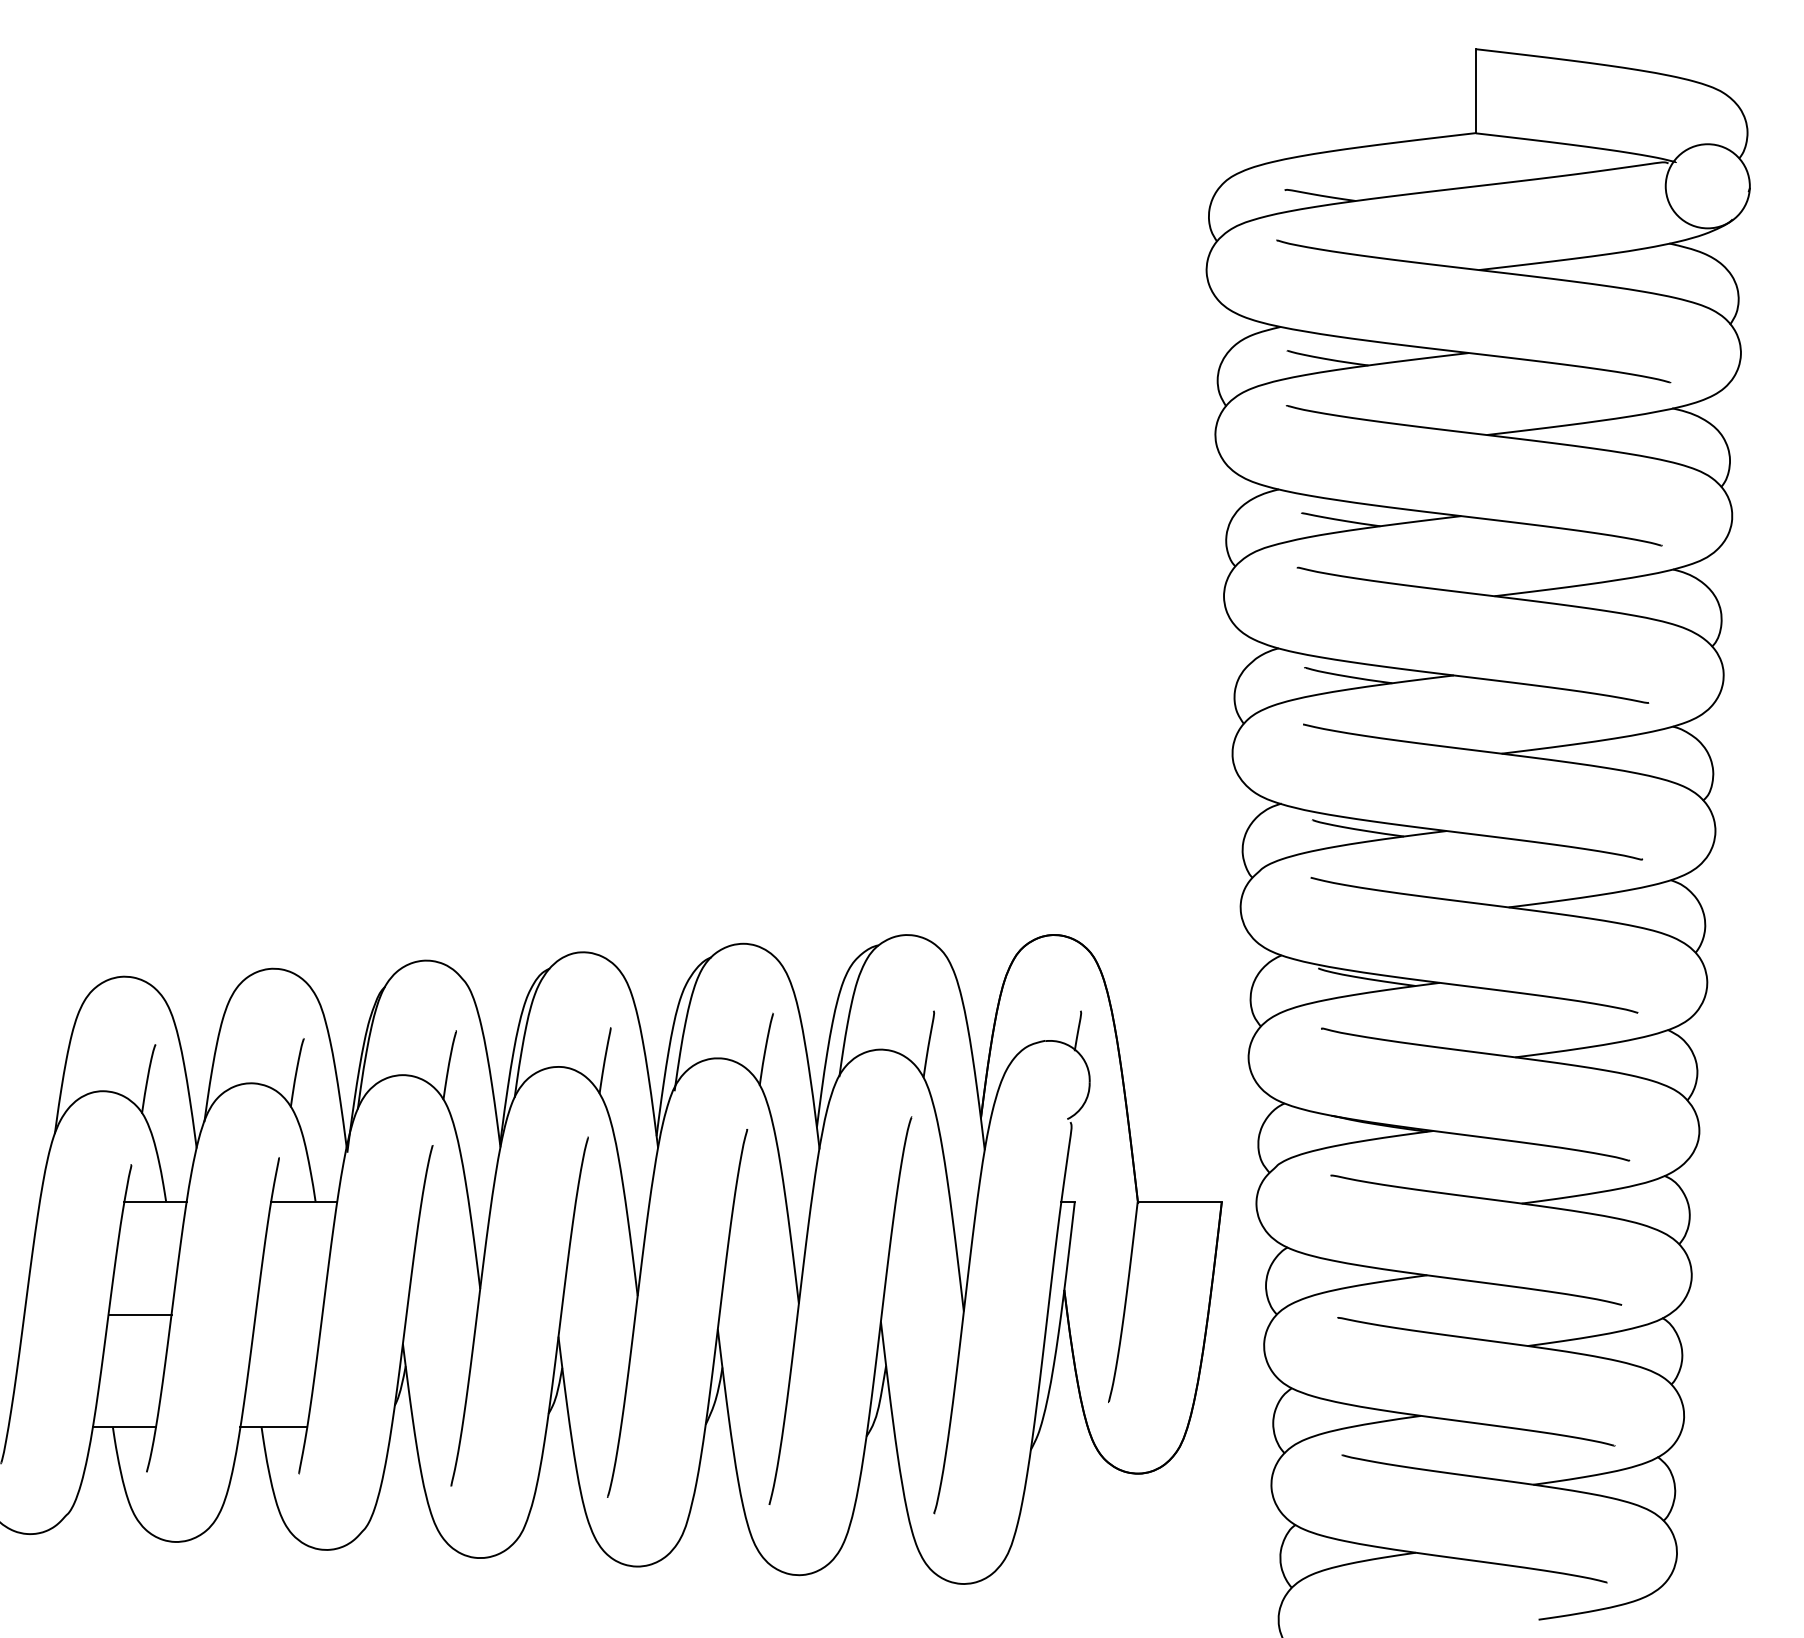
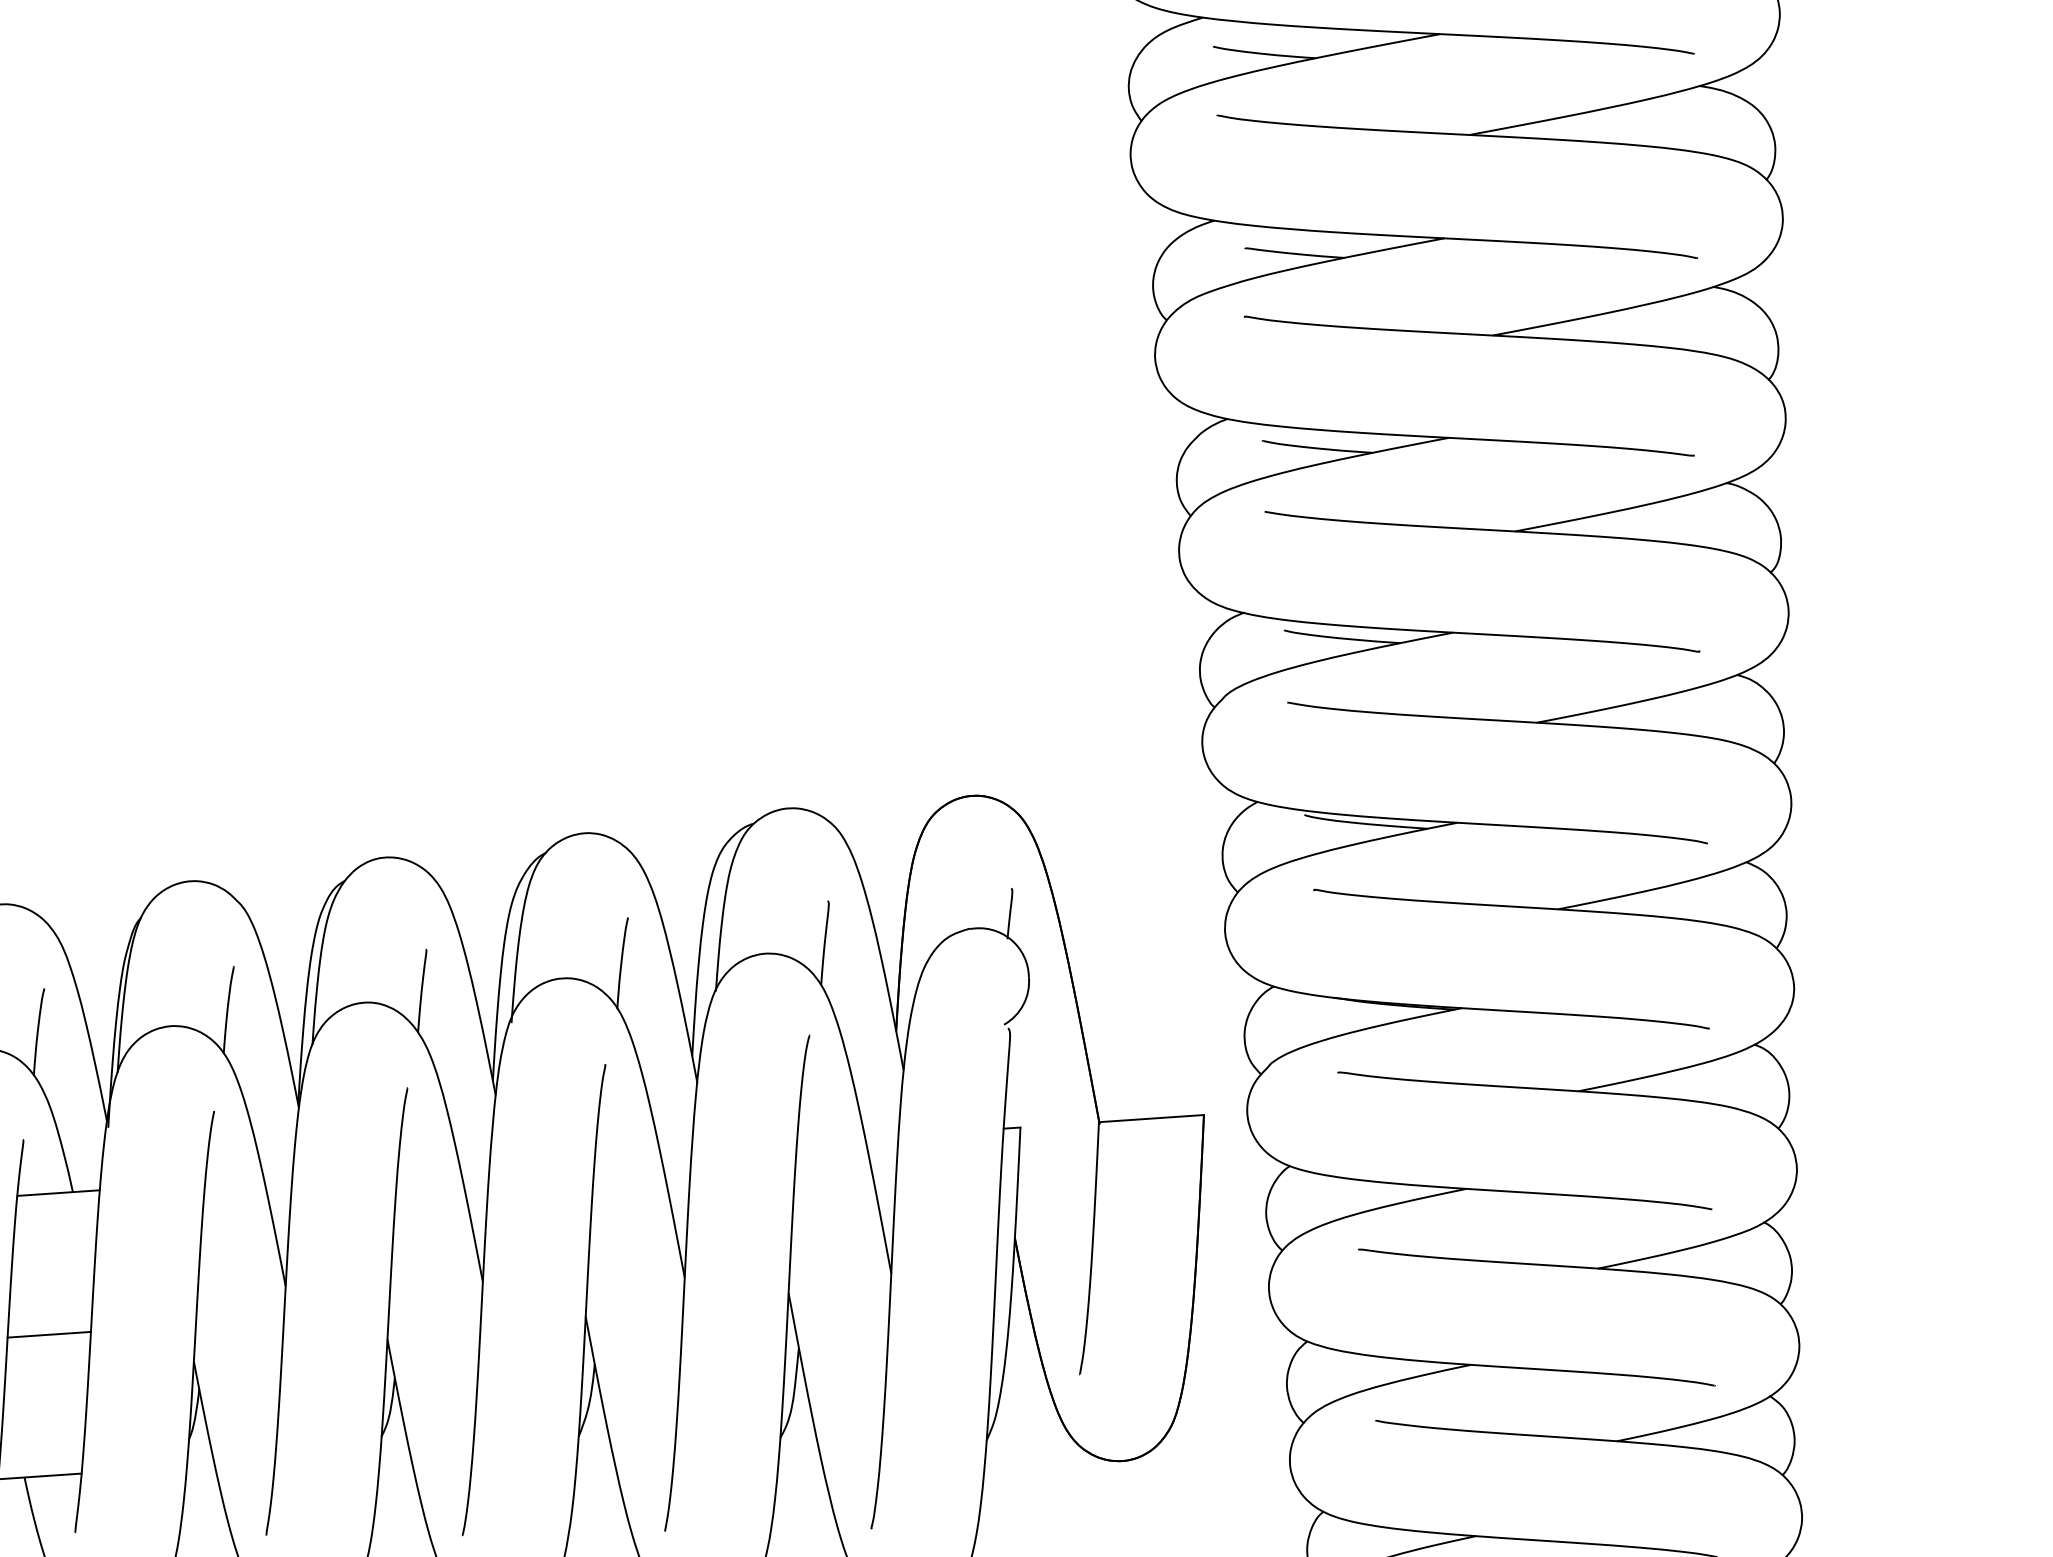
line: (288, 1314) -> (48, 1334), added

